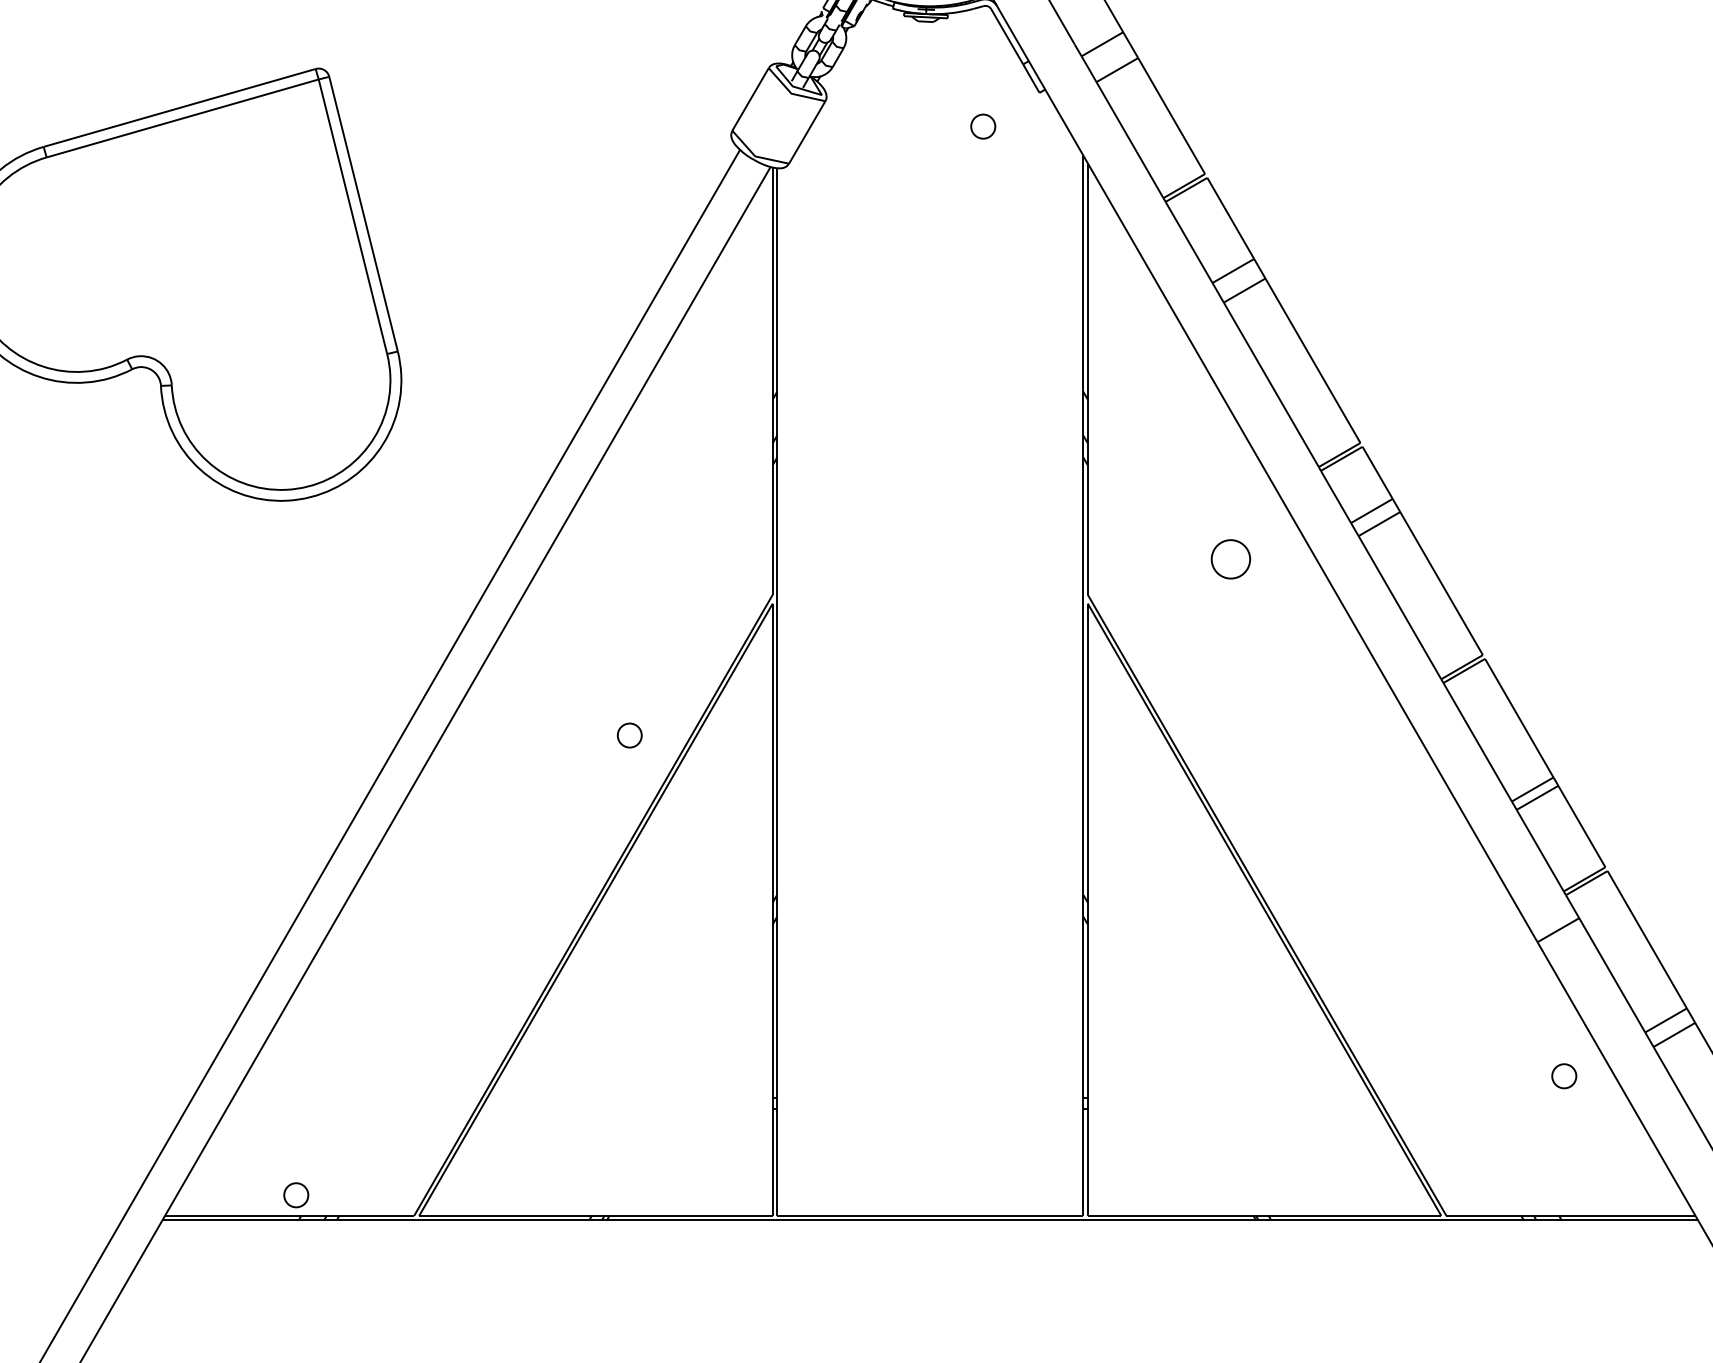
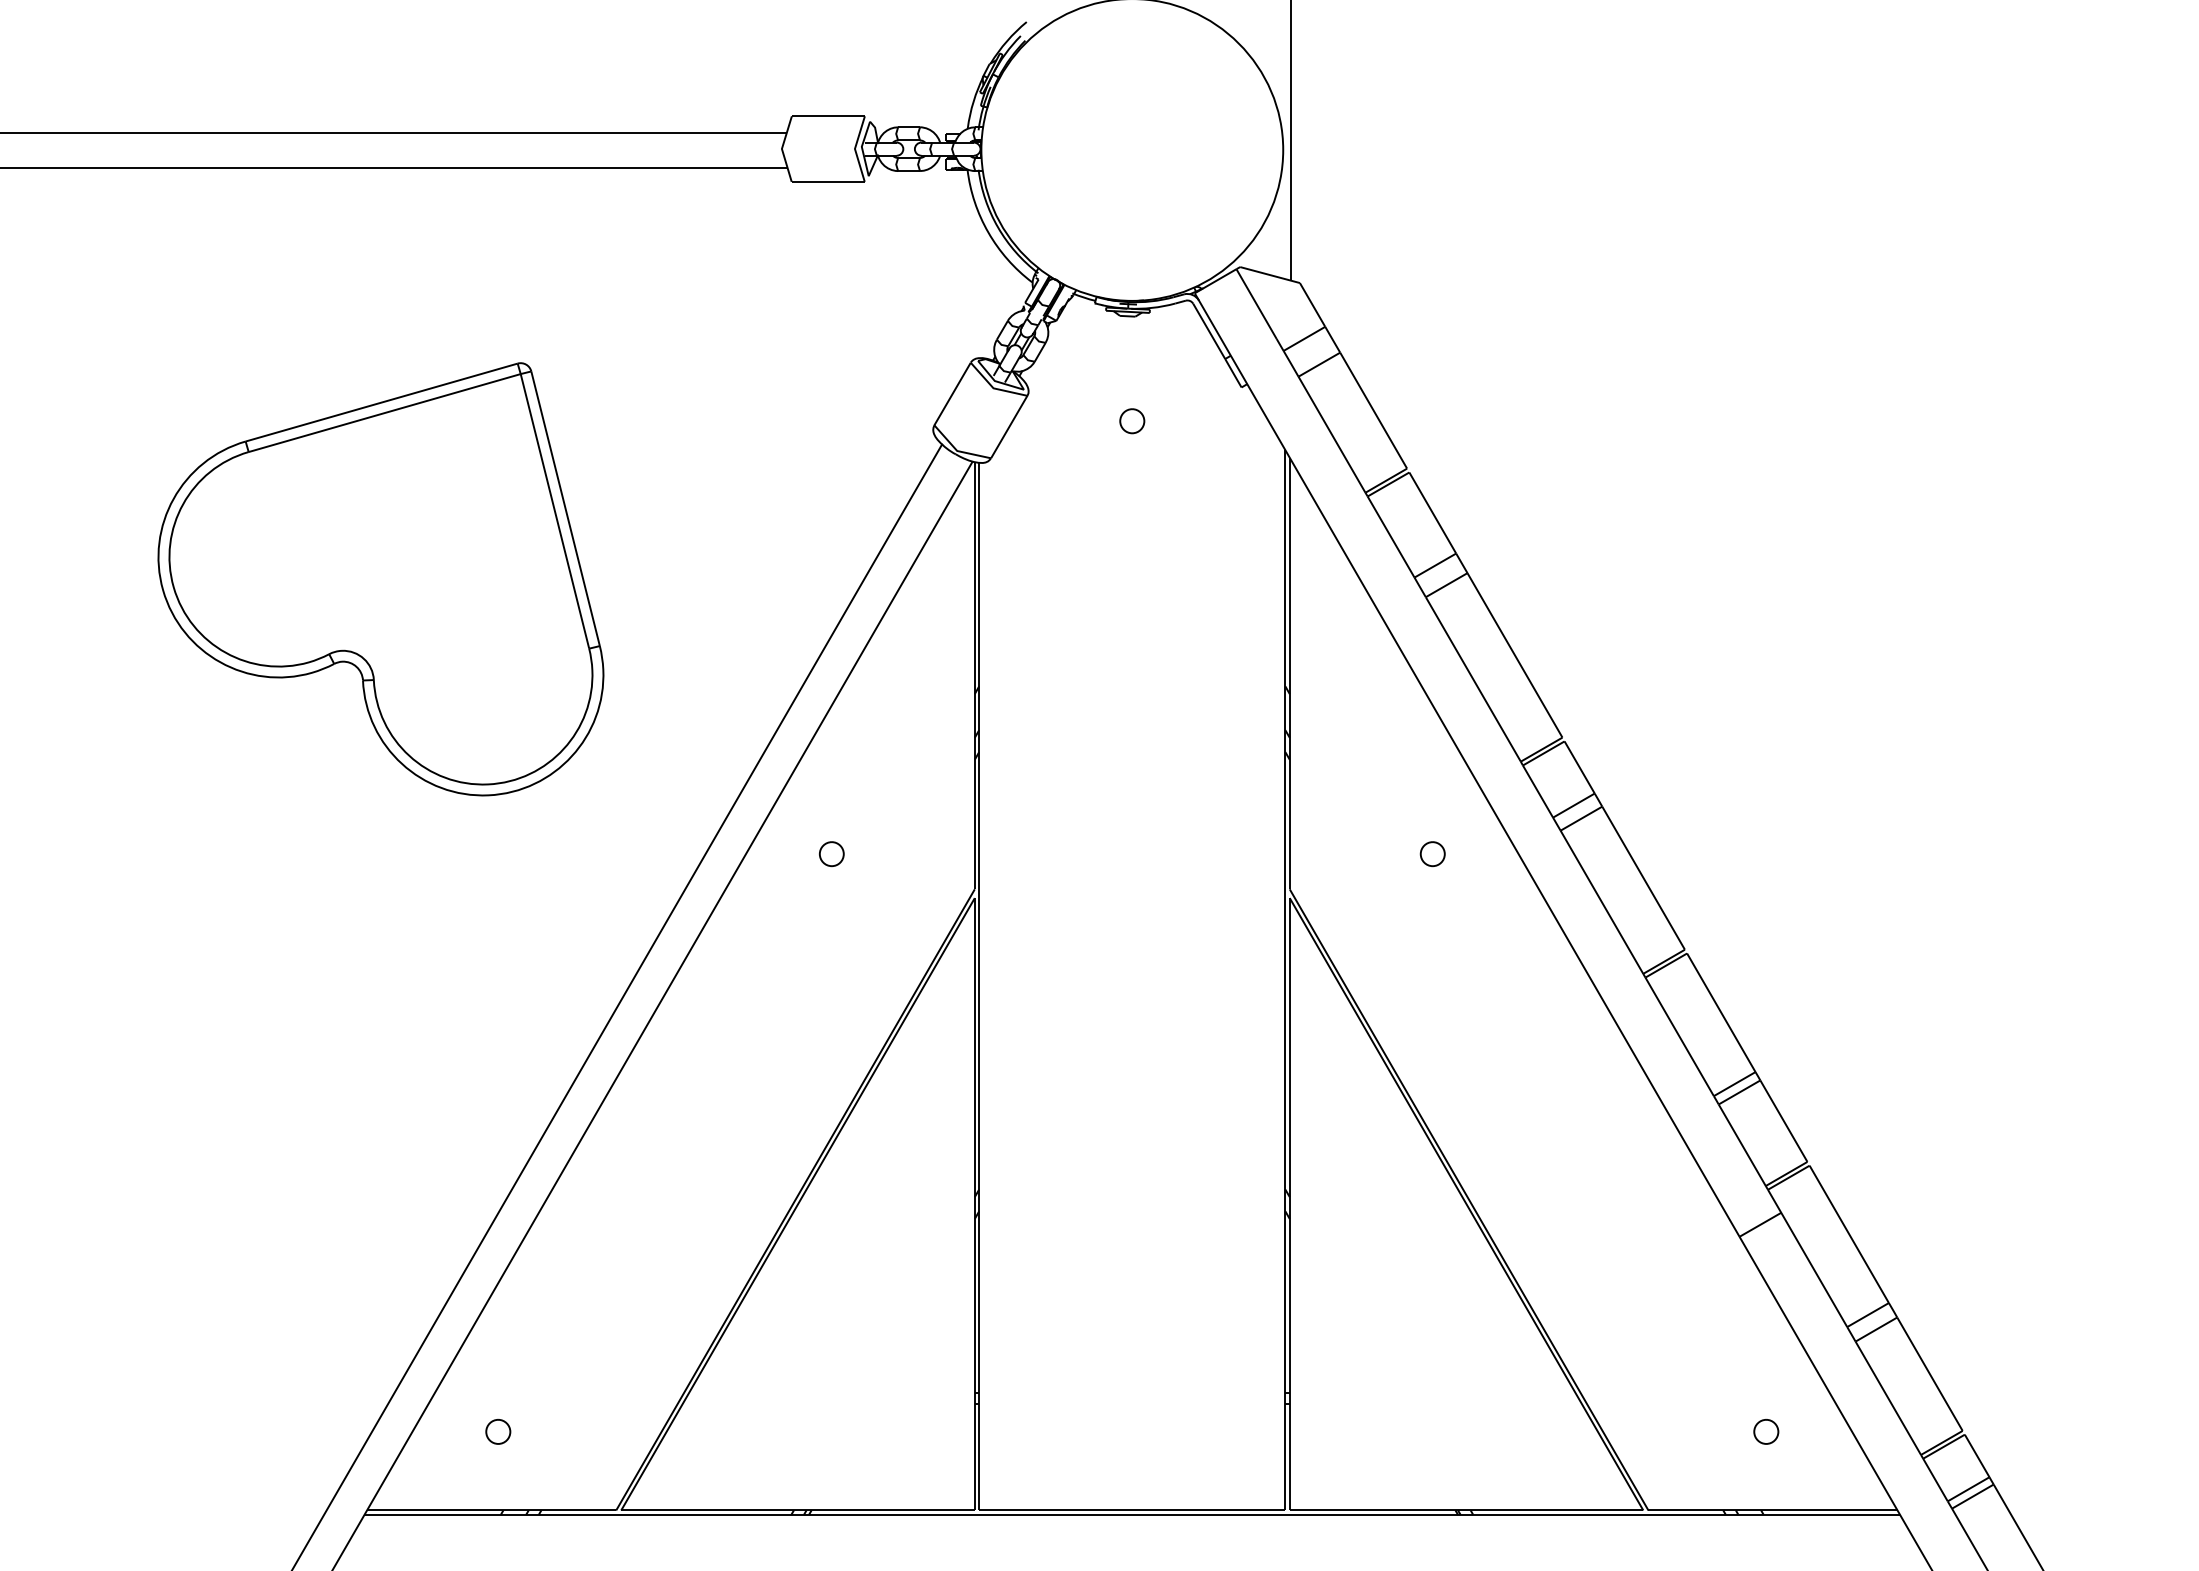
part: (983, 126) -> (1132, 421), moved
part: (1230, 559) -> (1432, 854), size x0.62
part: (629, 735) -> (831, 854), moved
part: (1564, 1075) -> (1766, 1431), moved
part: (296, 1194) -> (498, 1431), moved

